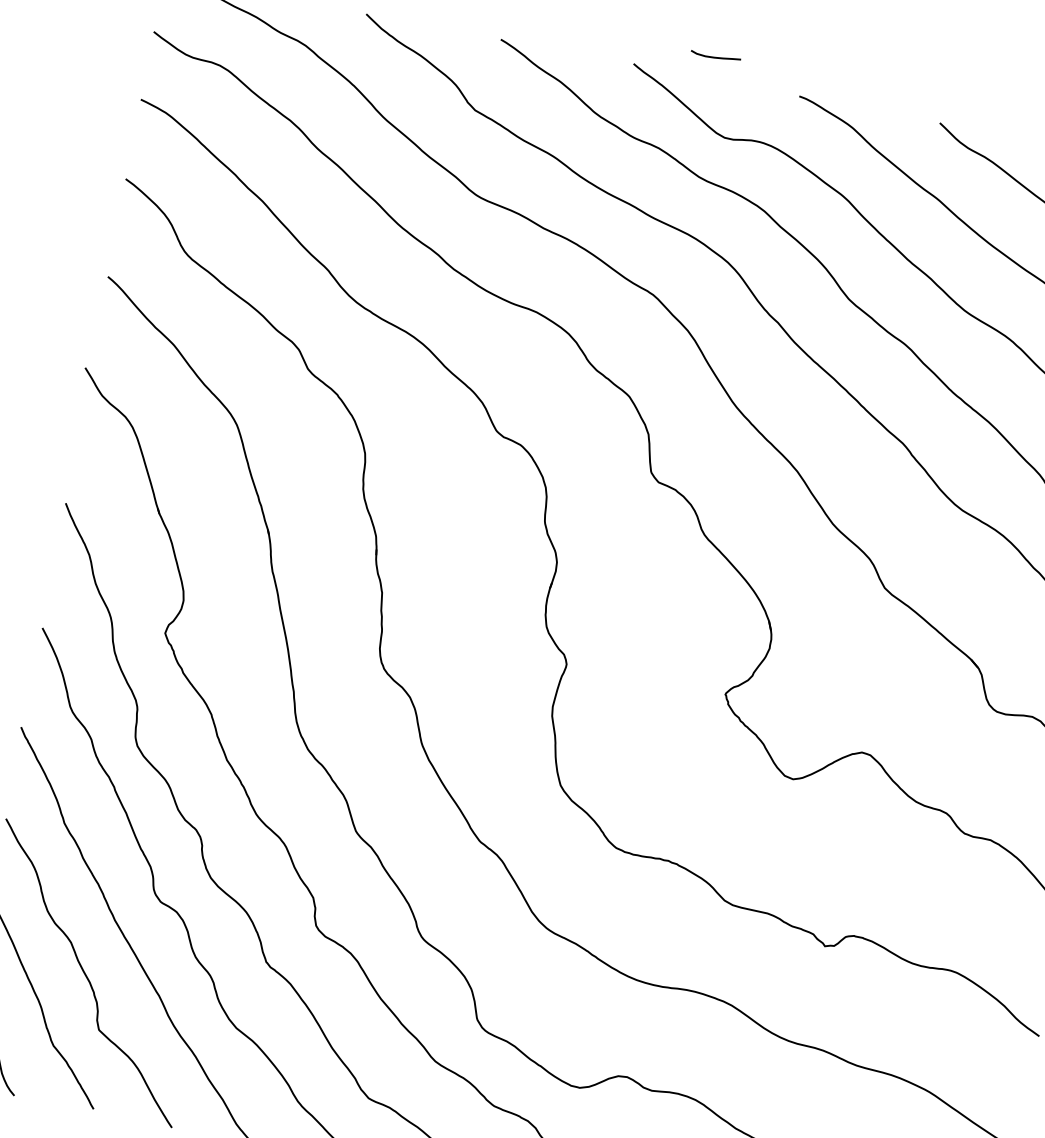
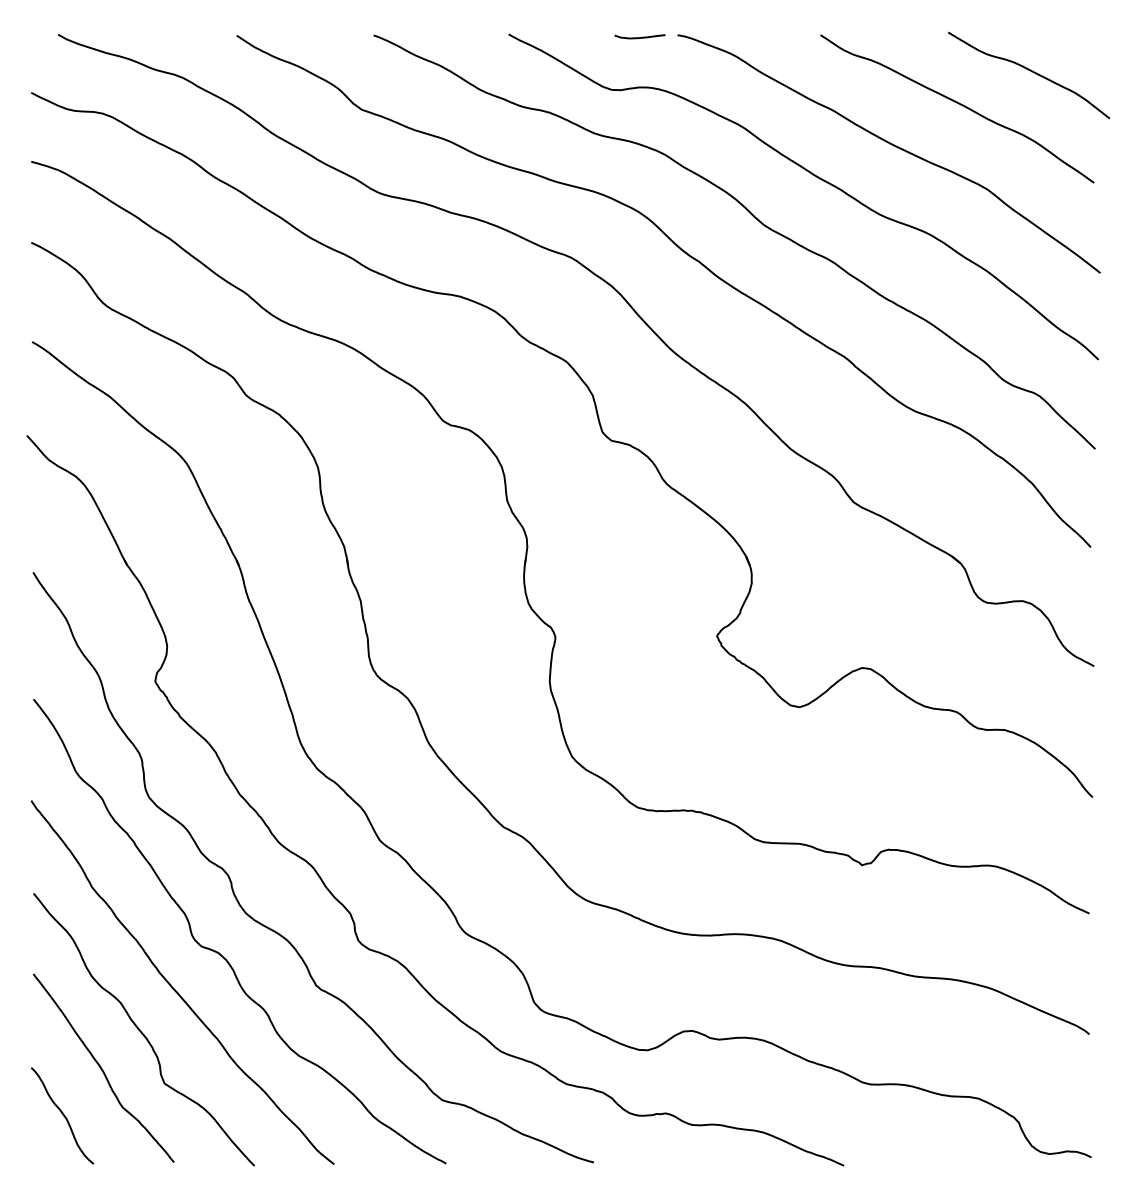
curve: (715, 57) -> (639, 37), moved

